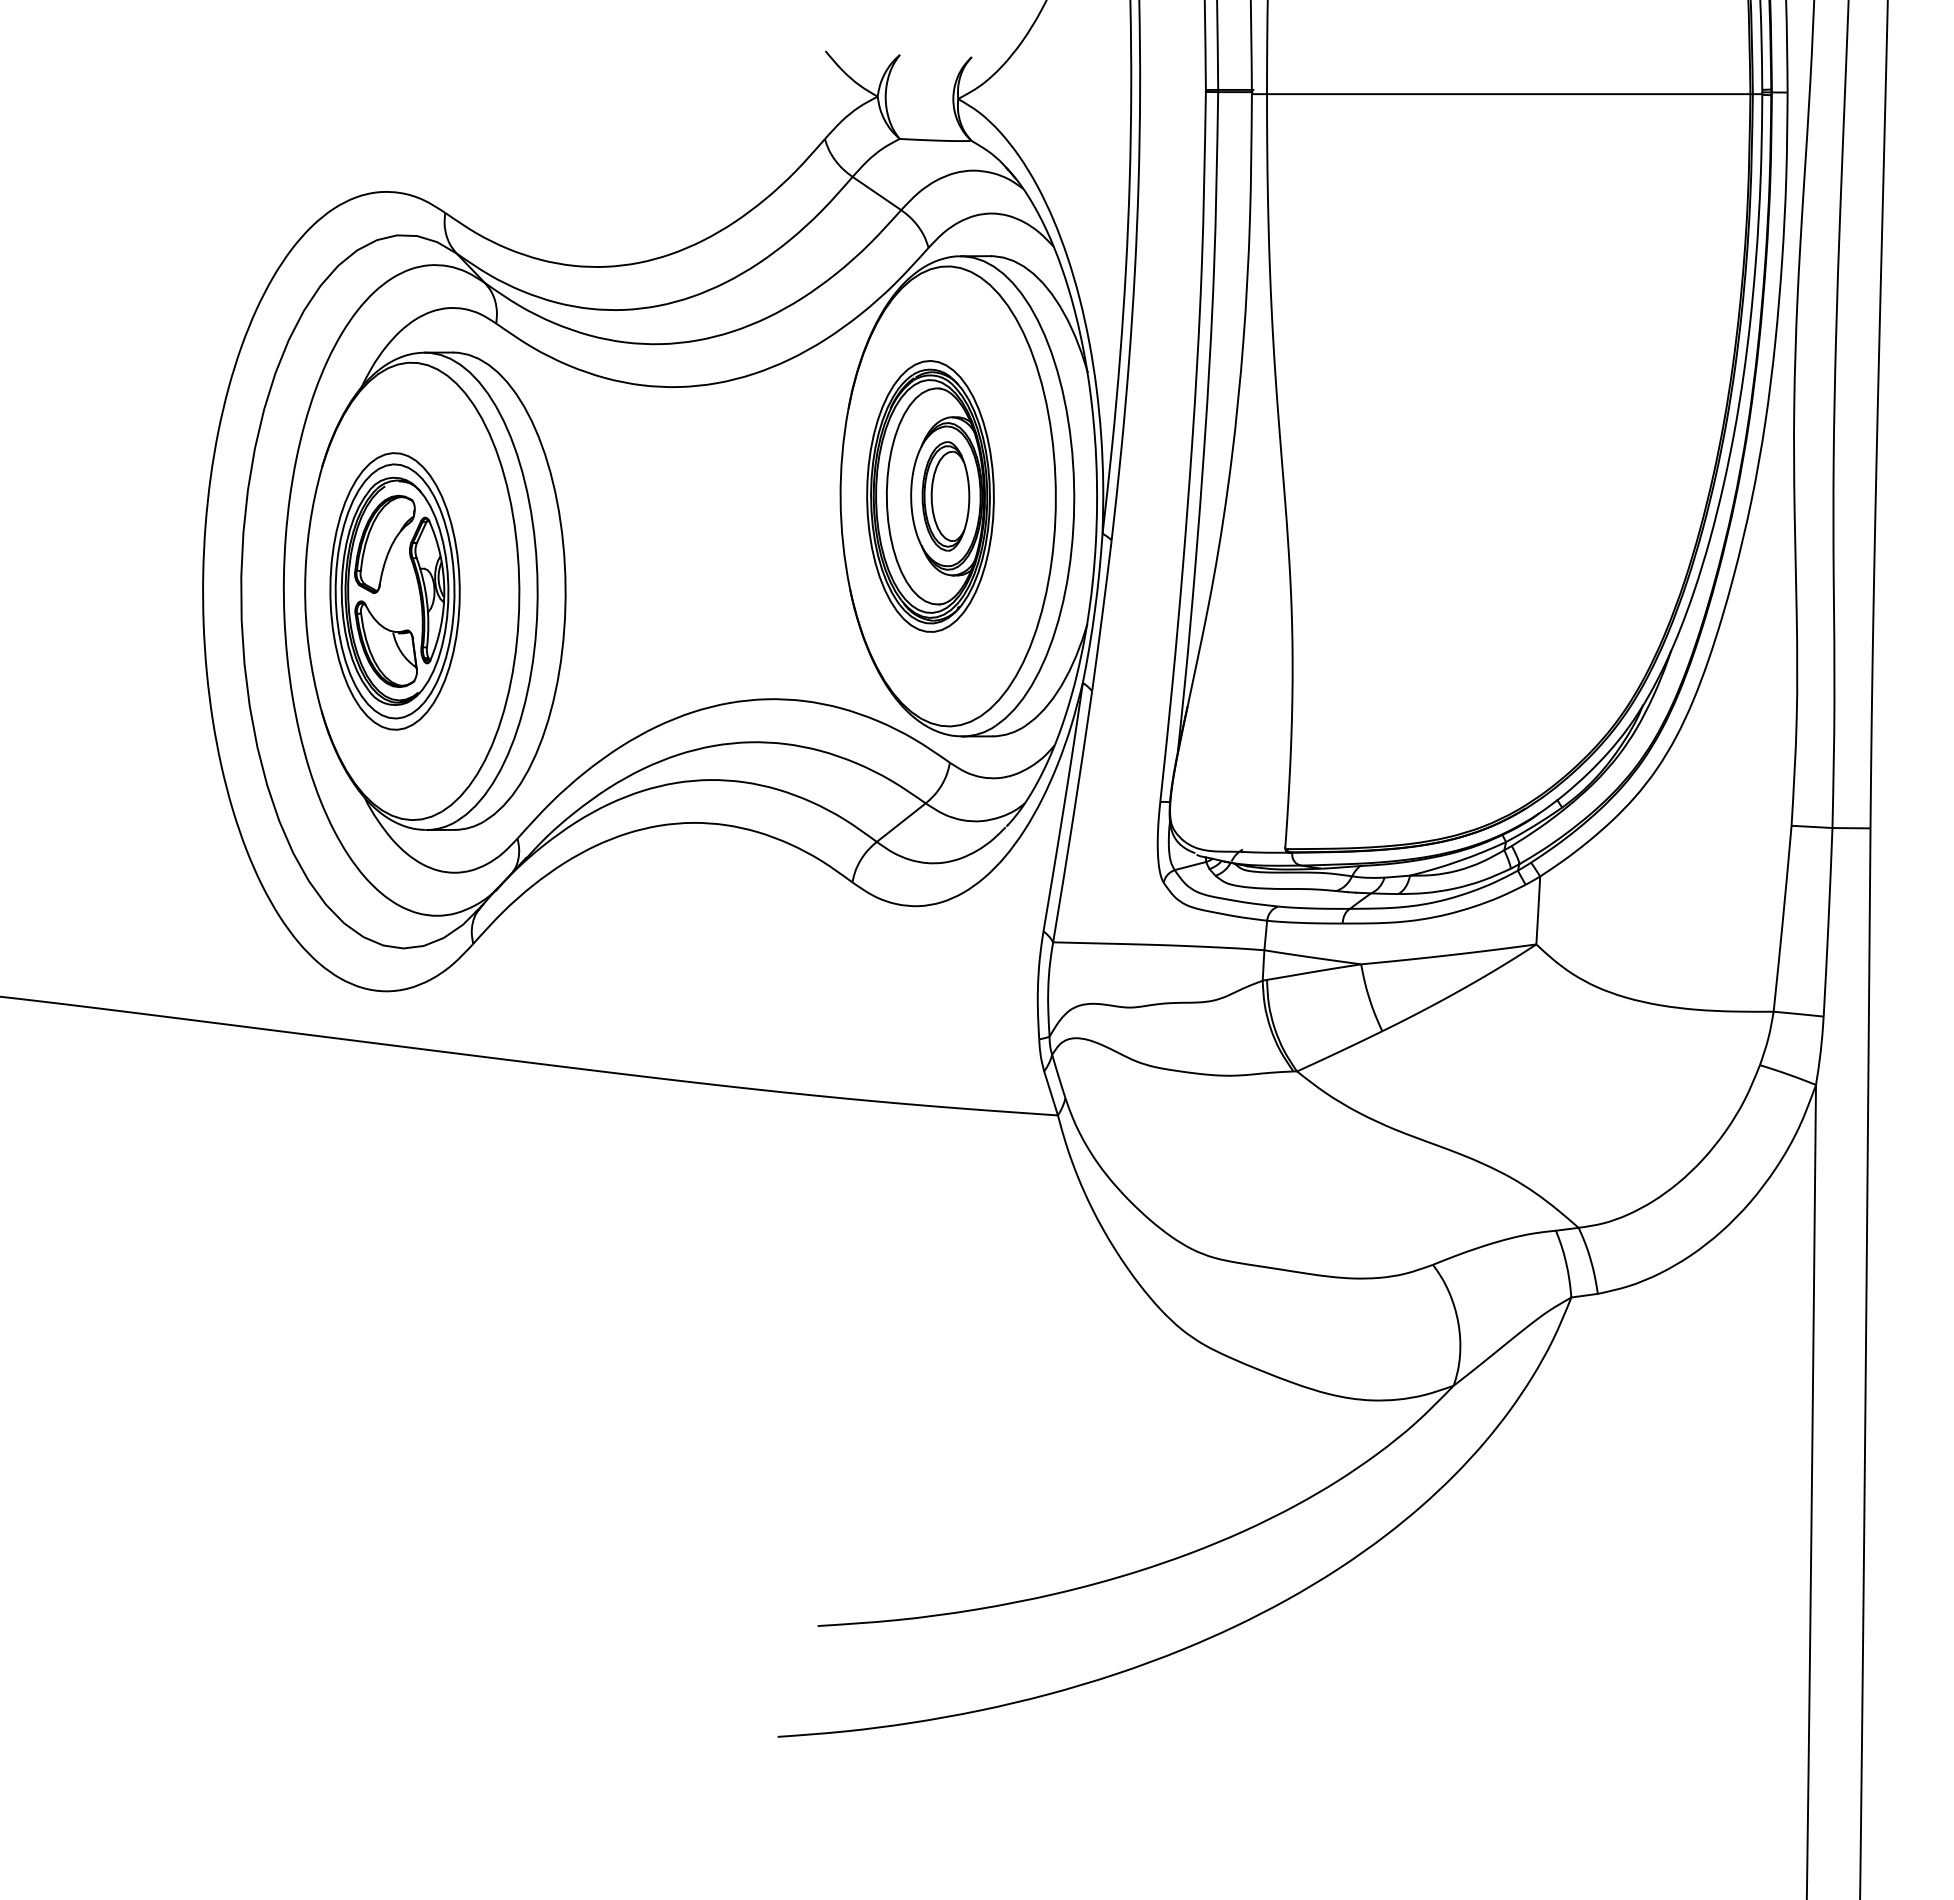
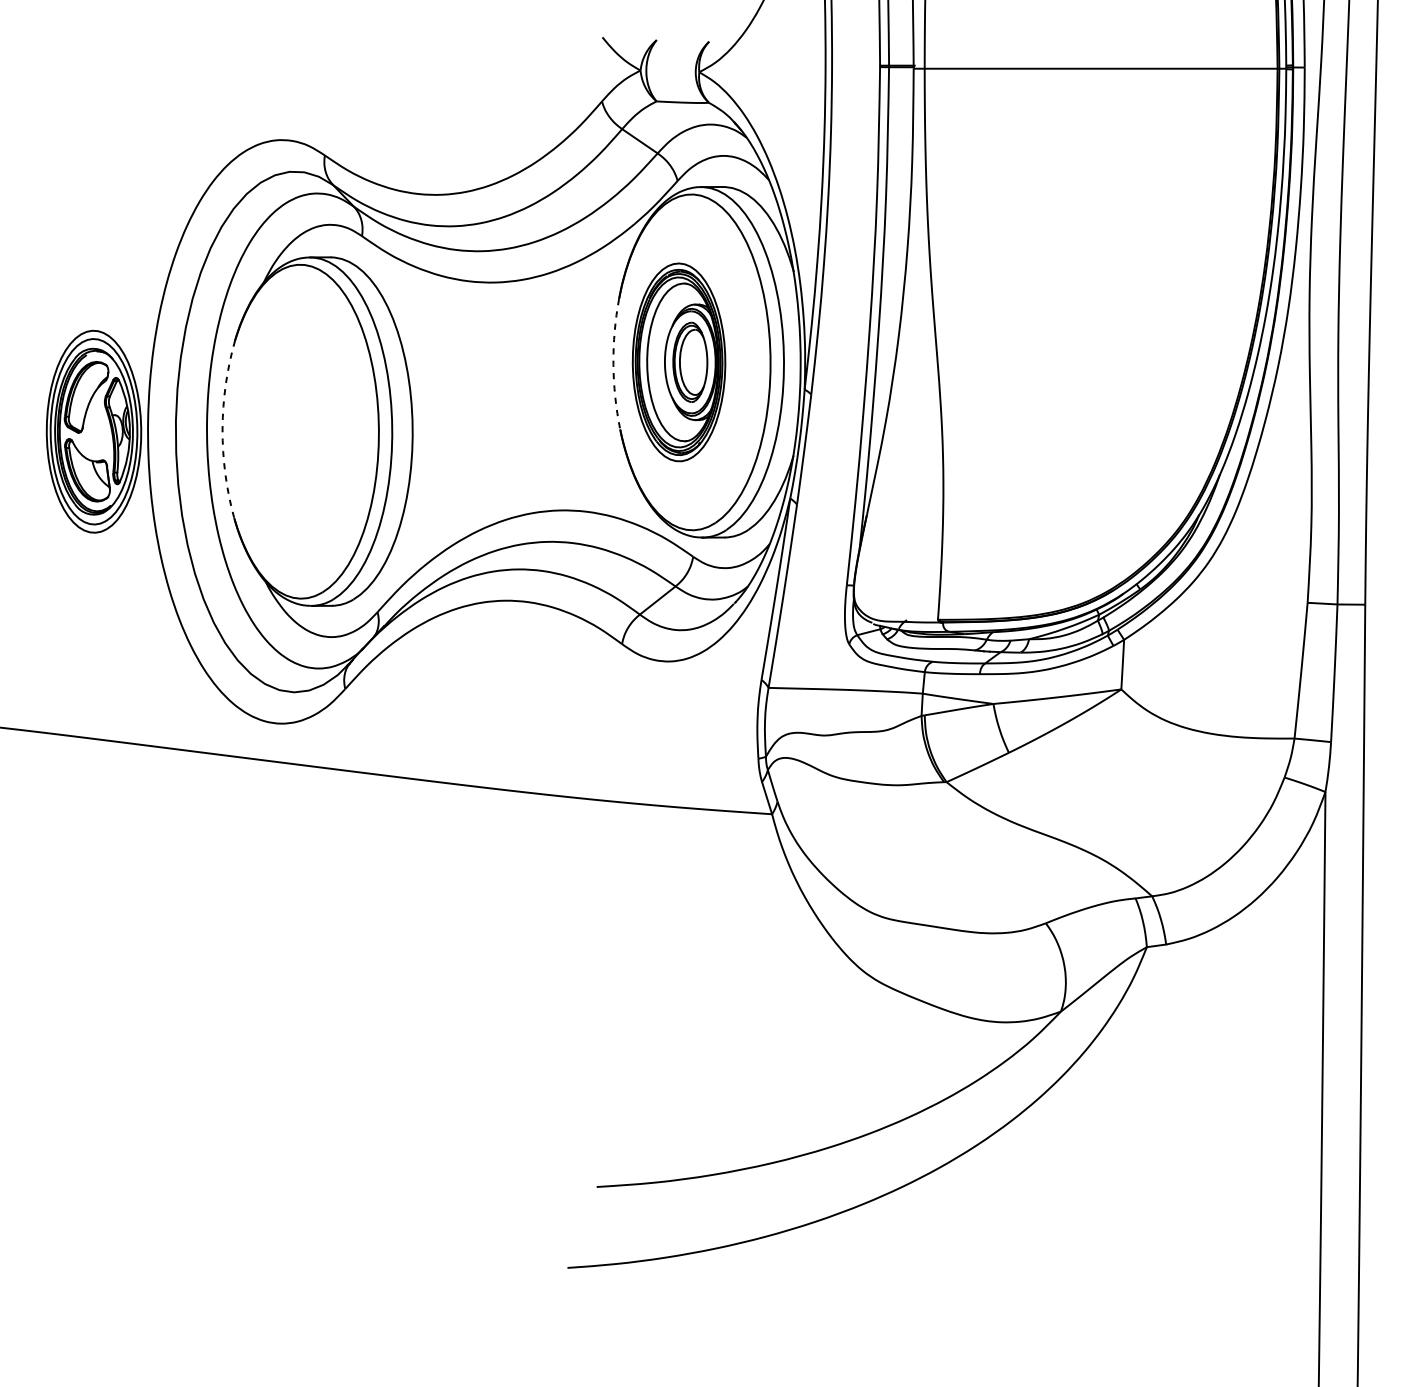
arc: (840, 499) -> (613, 364), solid -> dashed
arc: (305, 587) -> (222, 428), solid -> dashed
part: (394, 591) -> (93, 431), moved

